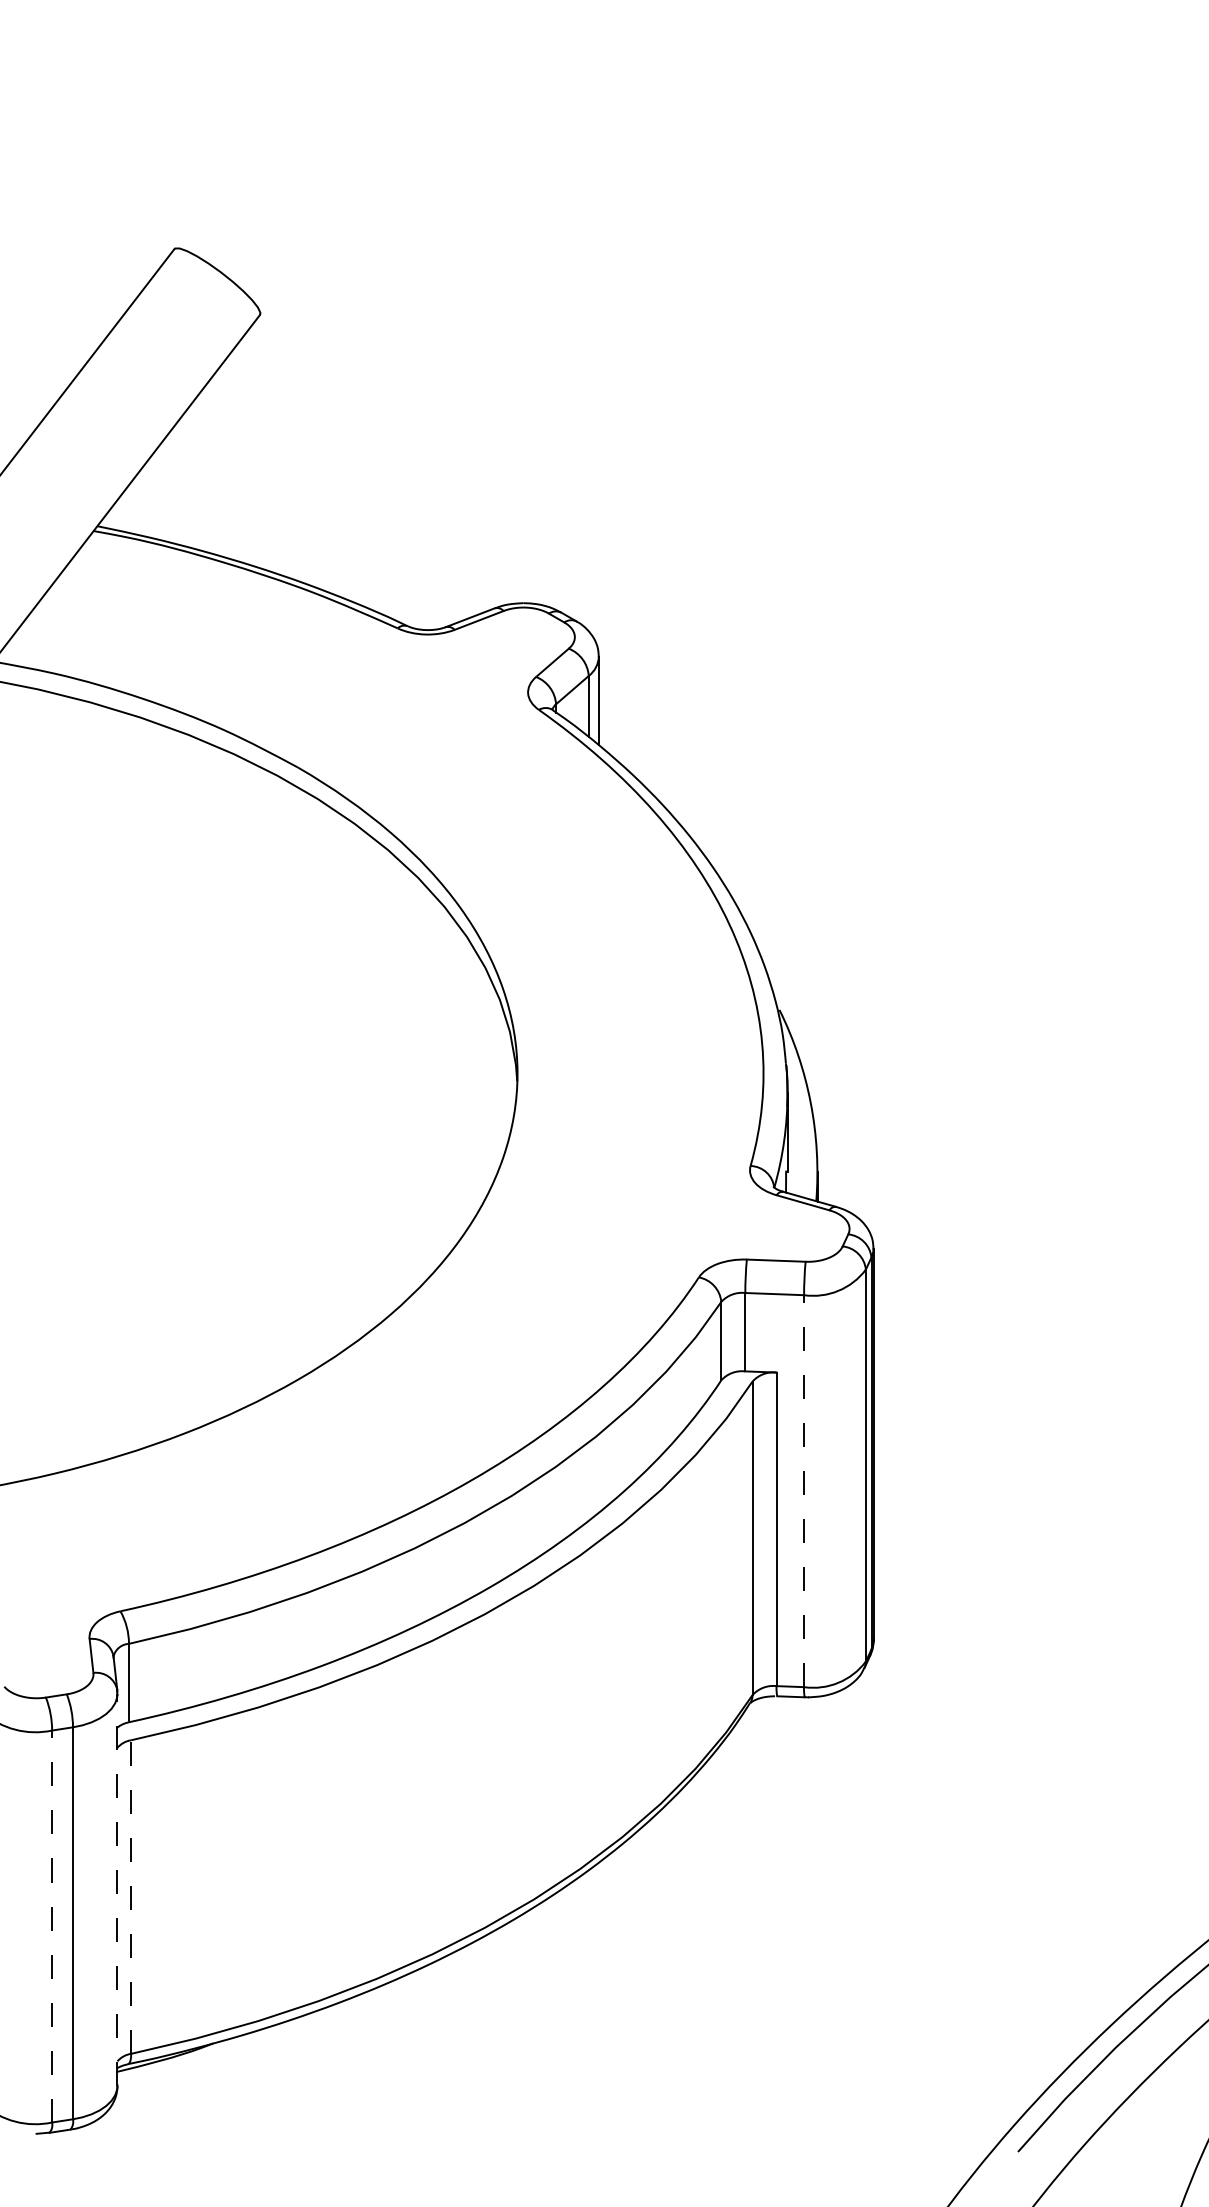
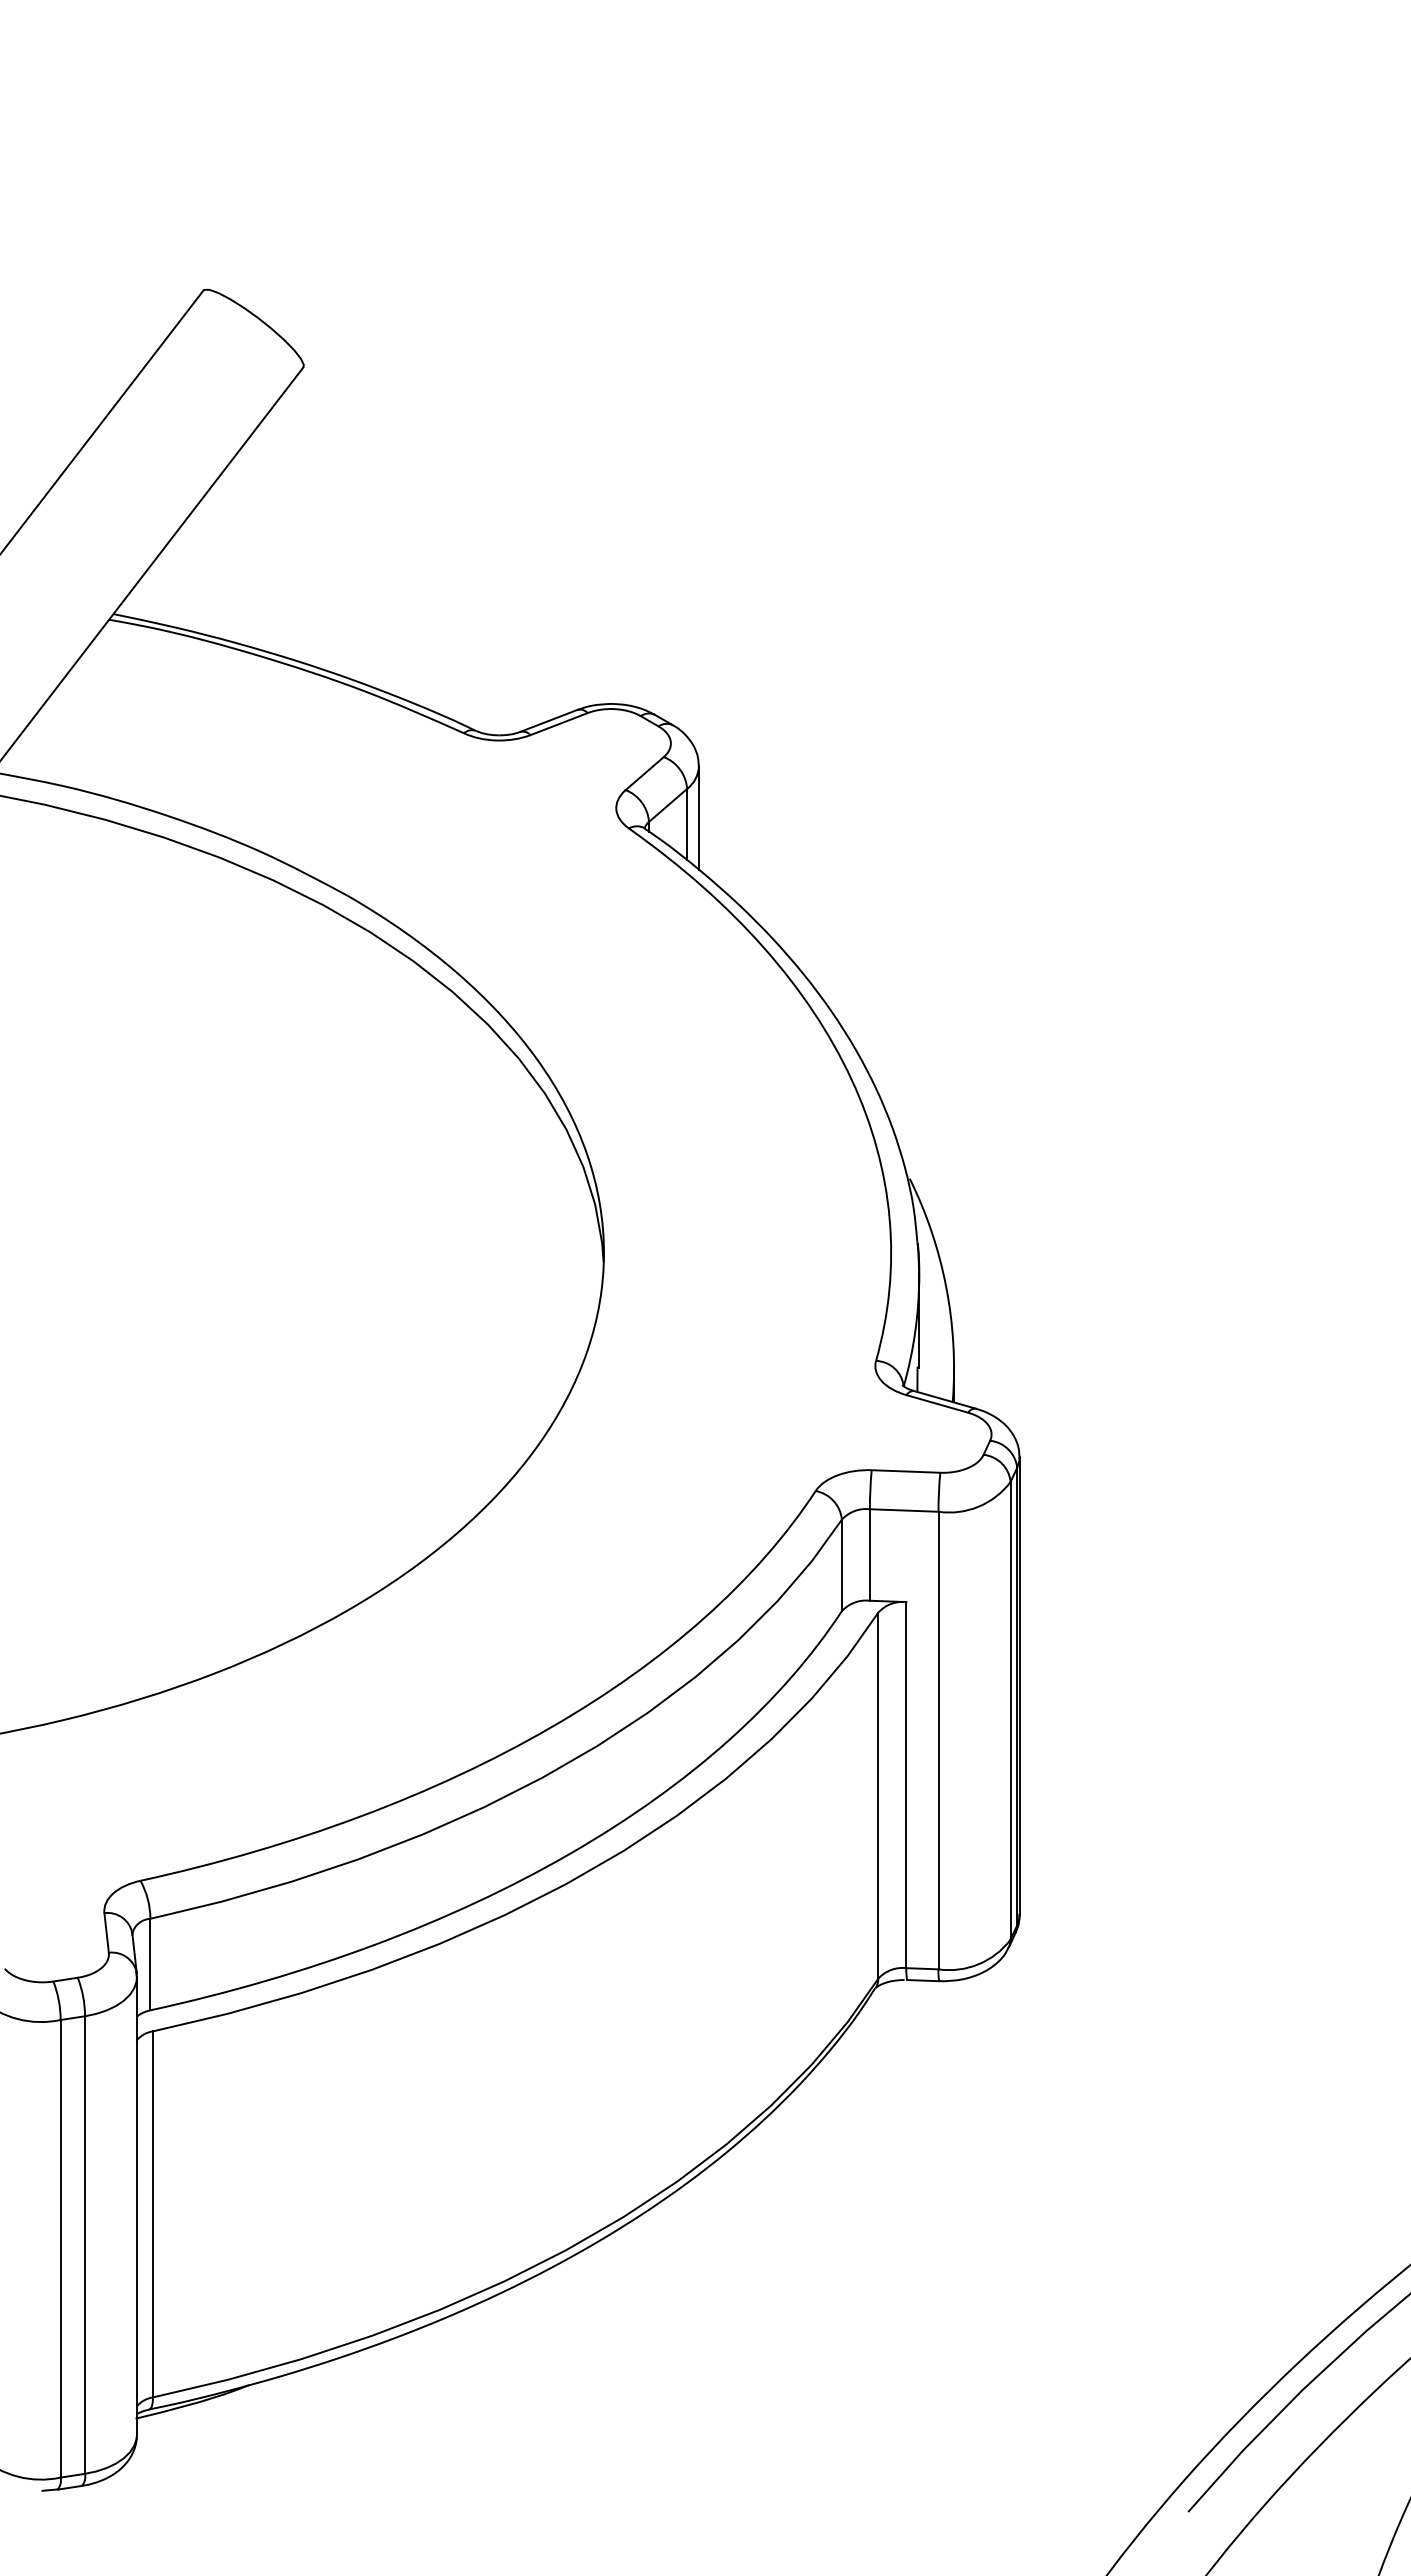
line: (804, 1491) -> (938, 1740), dashed -> solid
line: (117, 1889) -> (136, 2205), dashed -> solid
line: (131, 1896) -> (153, 2213), dashed -> solid
line: (51, 1926) -> (60, 2248), dashed -> solid

